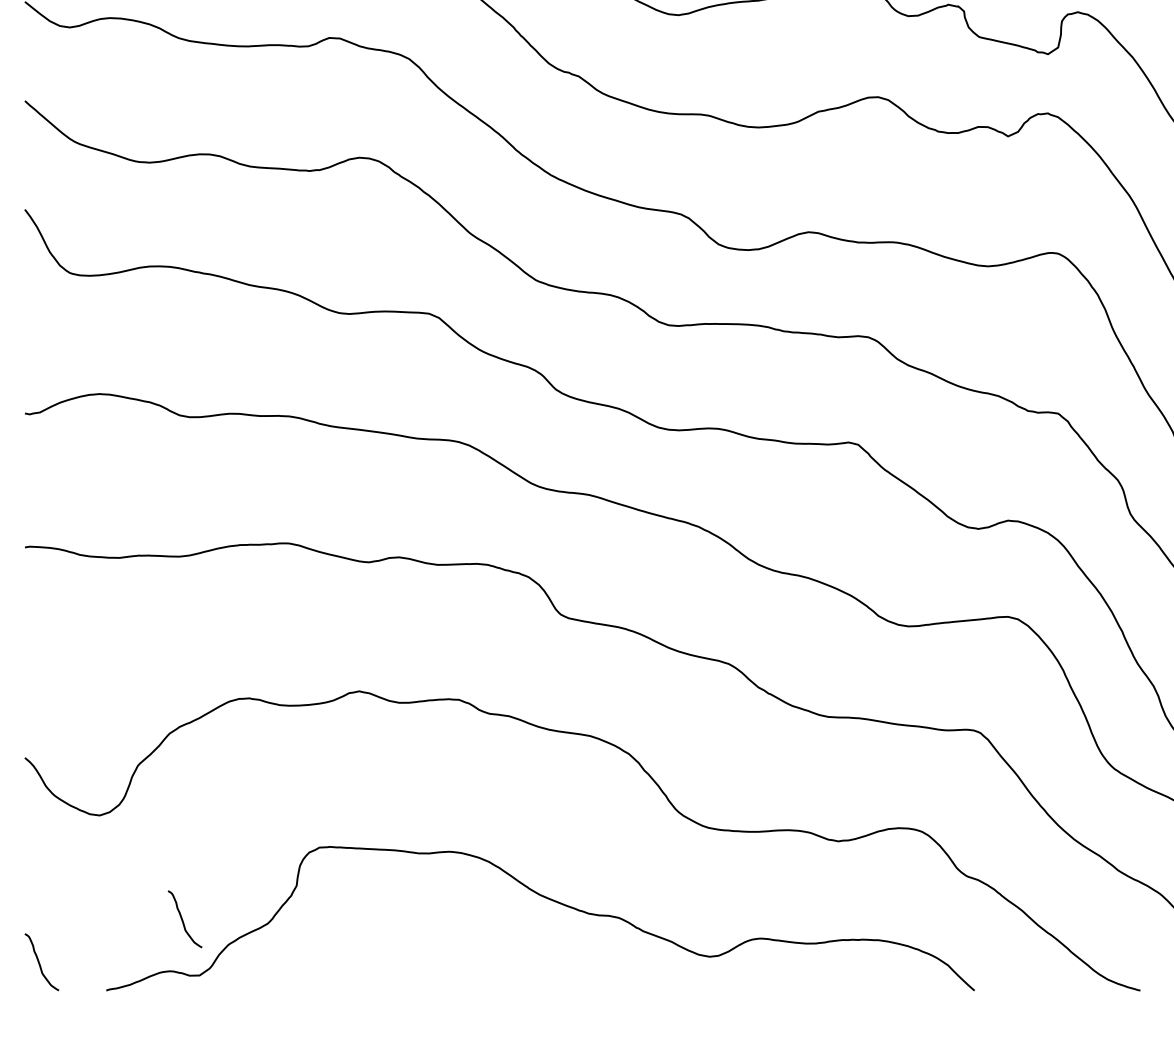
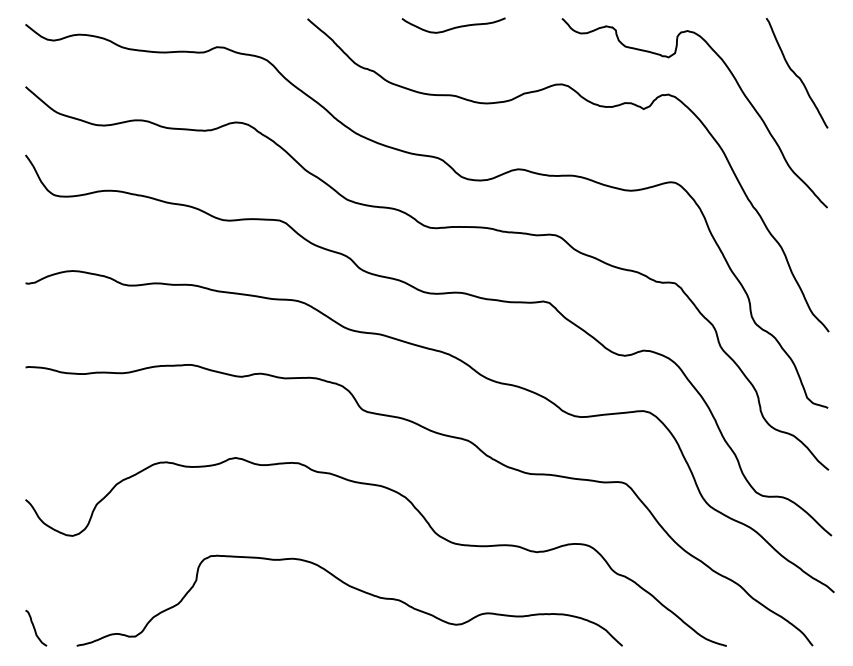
curve: (183, 919) -> (125, 601), removed

